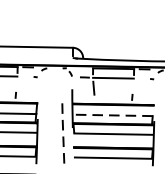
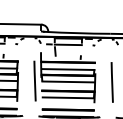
line: (112, 115) -> (67, 69), dashed -> solid
line: (62, 131) -> (34, 80), dashed -> solid

